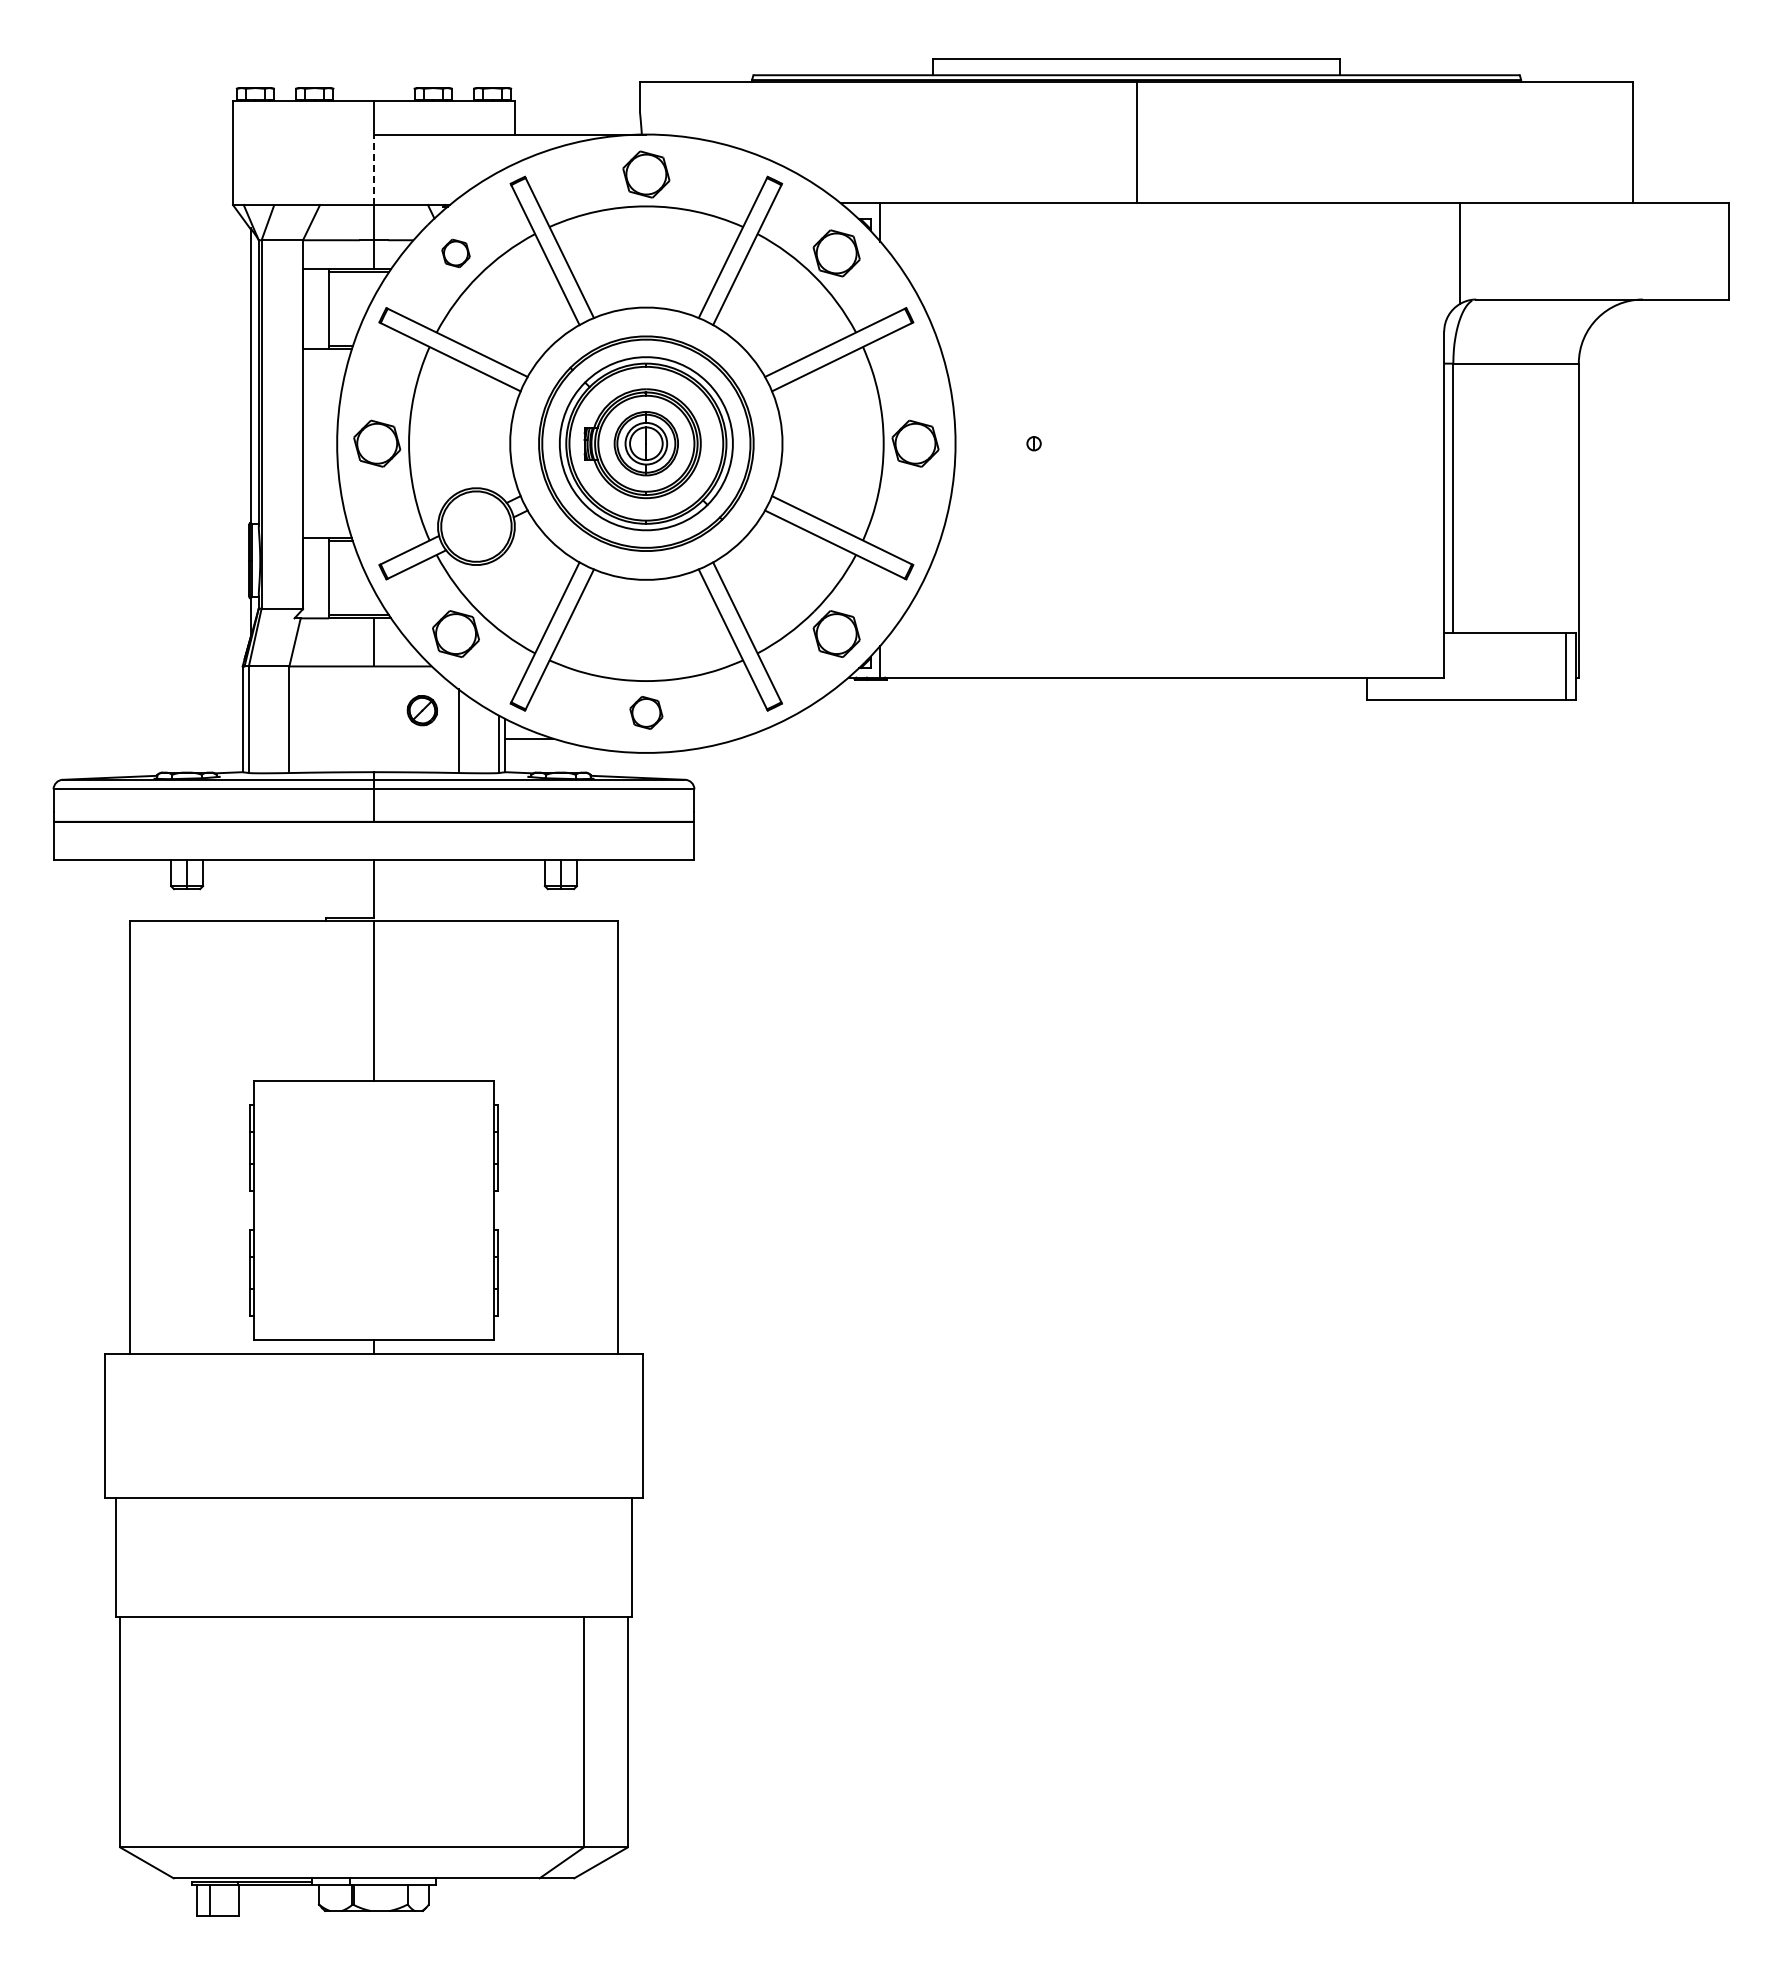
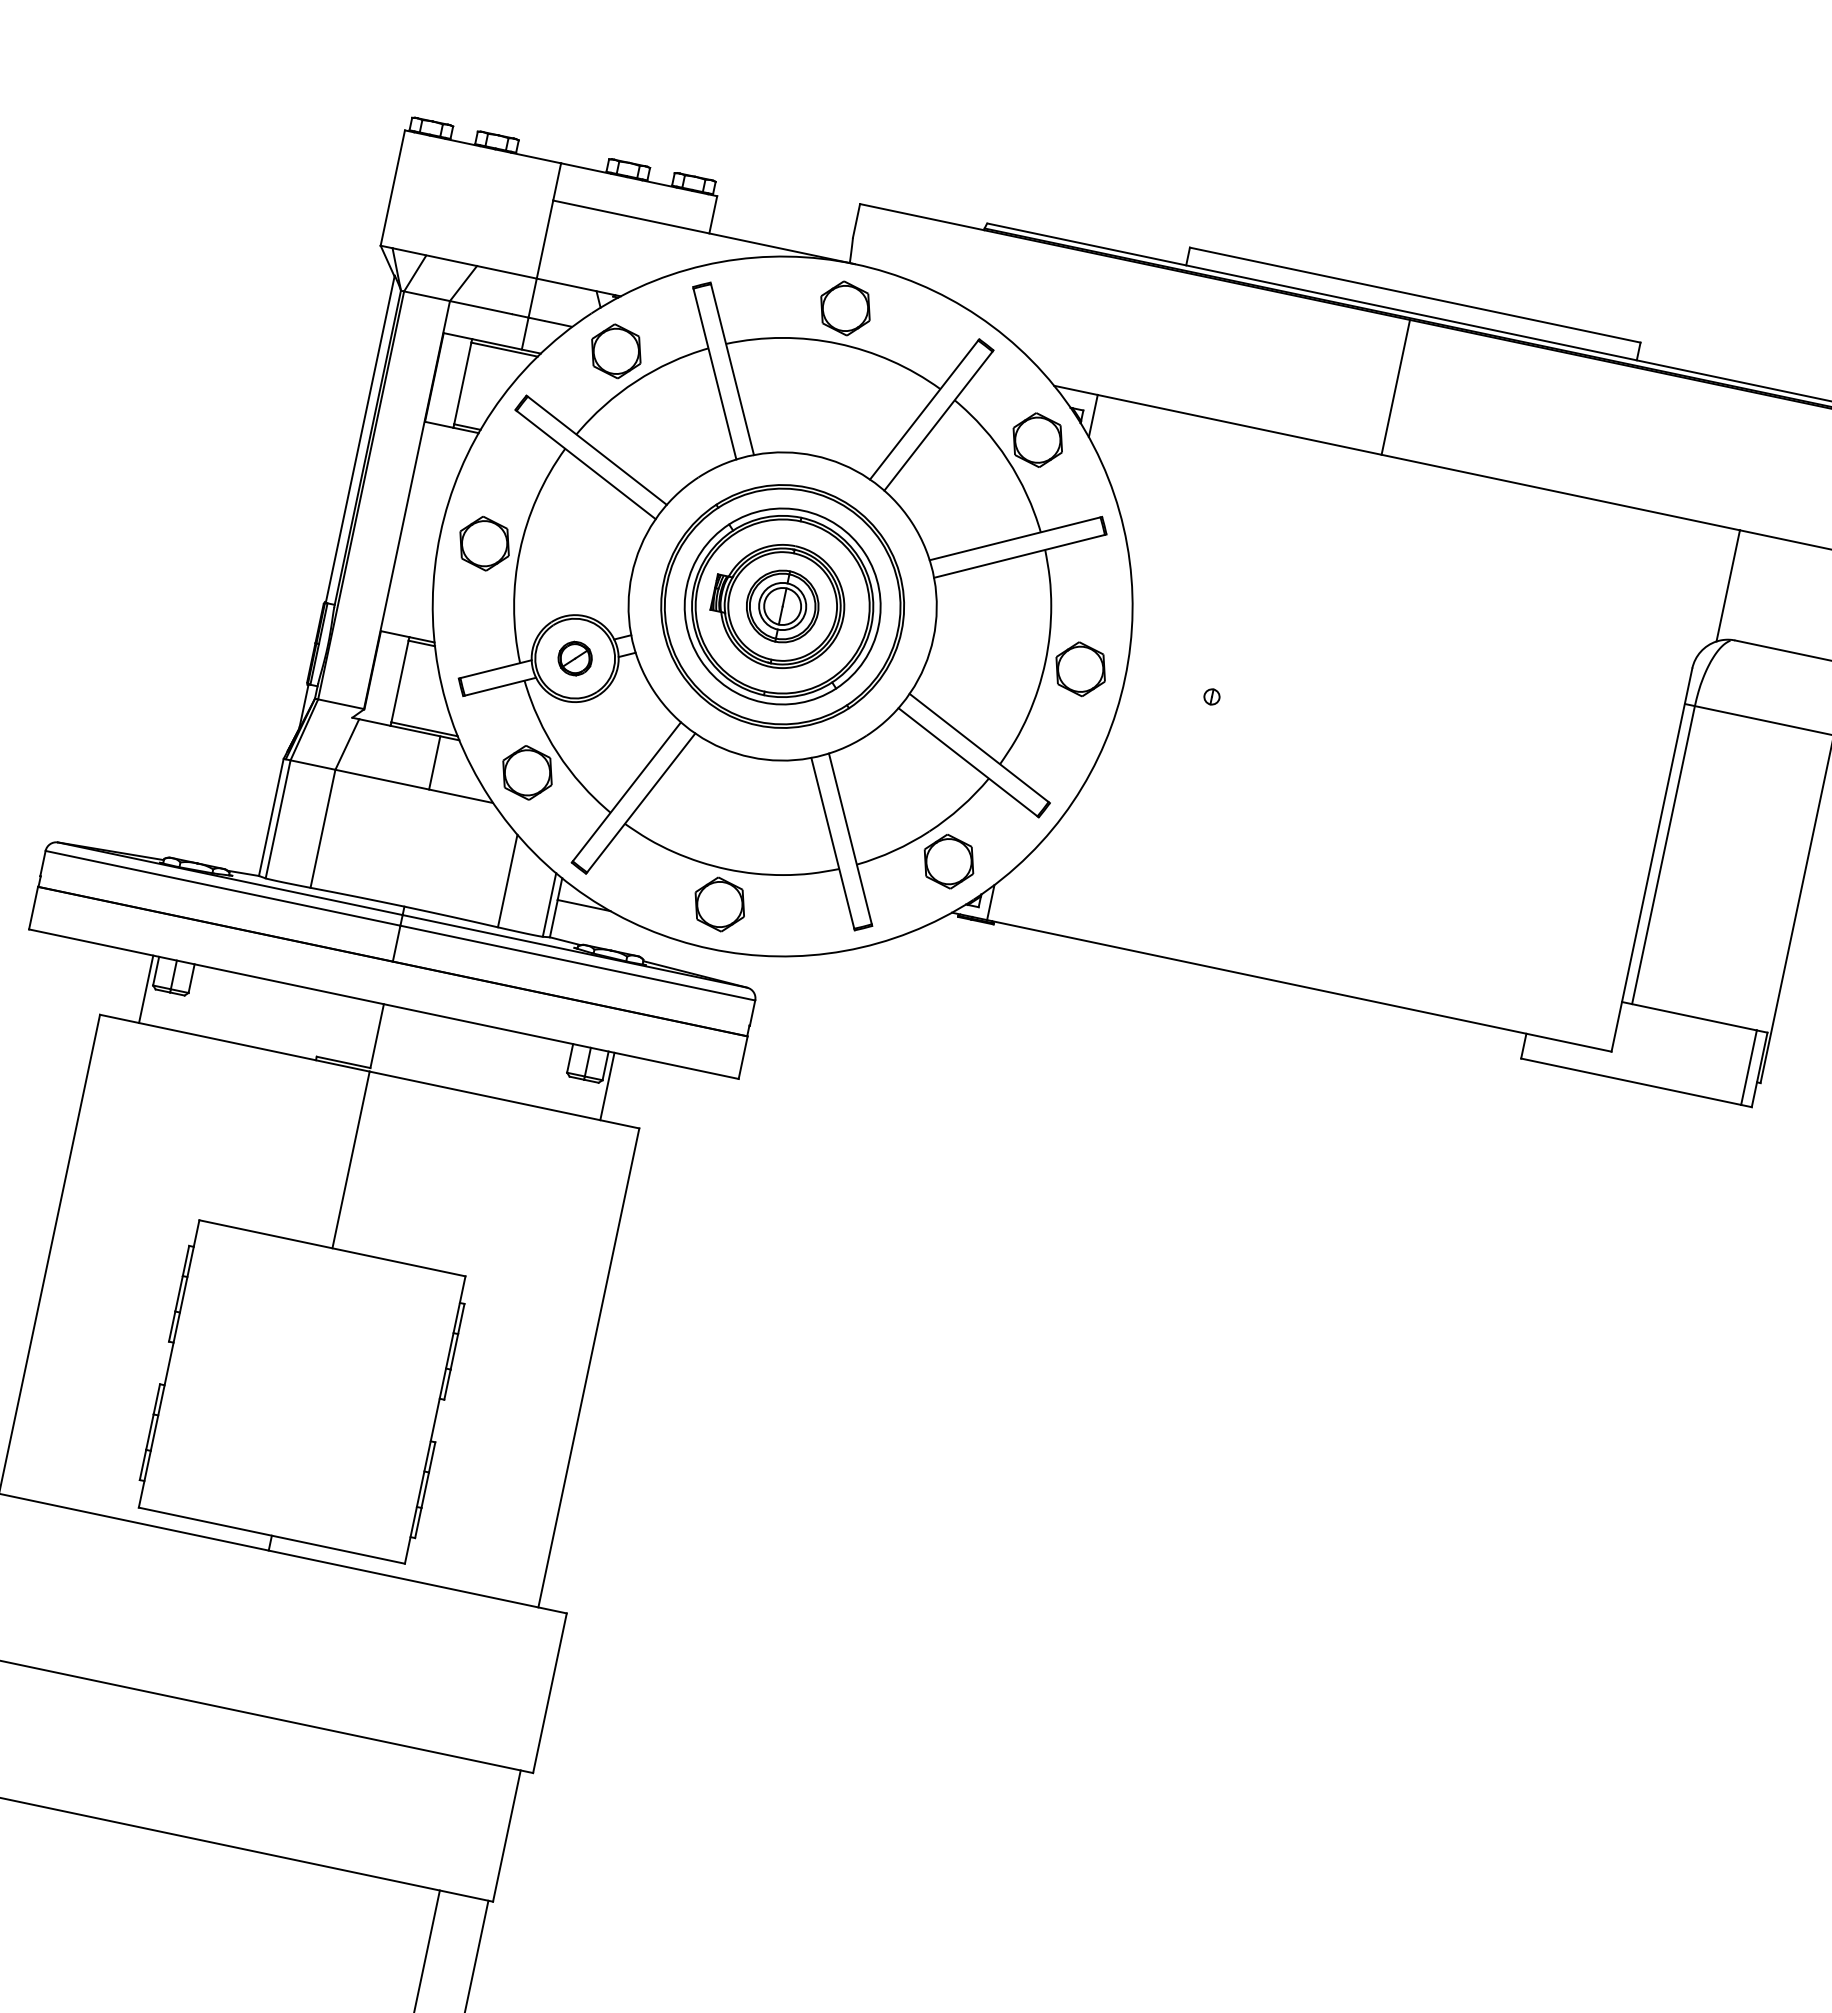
line: (374, 169) -> (545, 239), dashed -> solid
part: (455, 253) -> (615, 351), size x1.67
part: (421, 710) -> (574, 658), moved
part: (646, 712) -> (720, 904), size x1.43
line: (165, 890) -> (145, 988), added
line: (582, 890) -> (607, 1086), added

